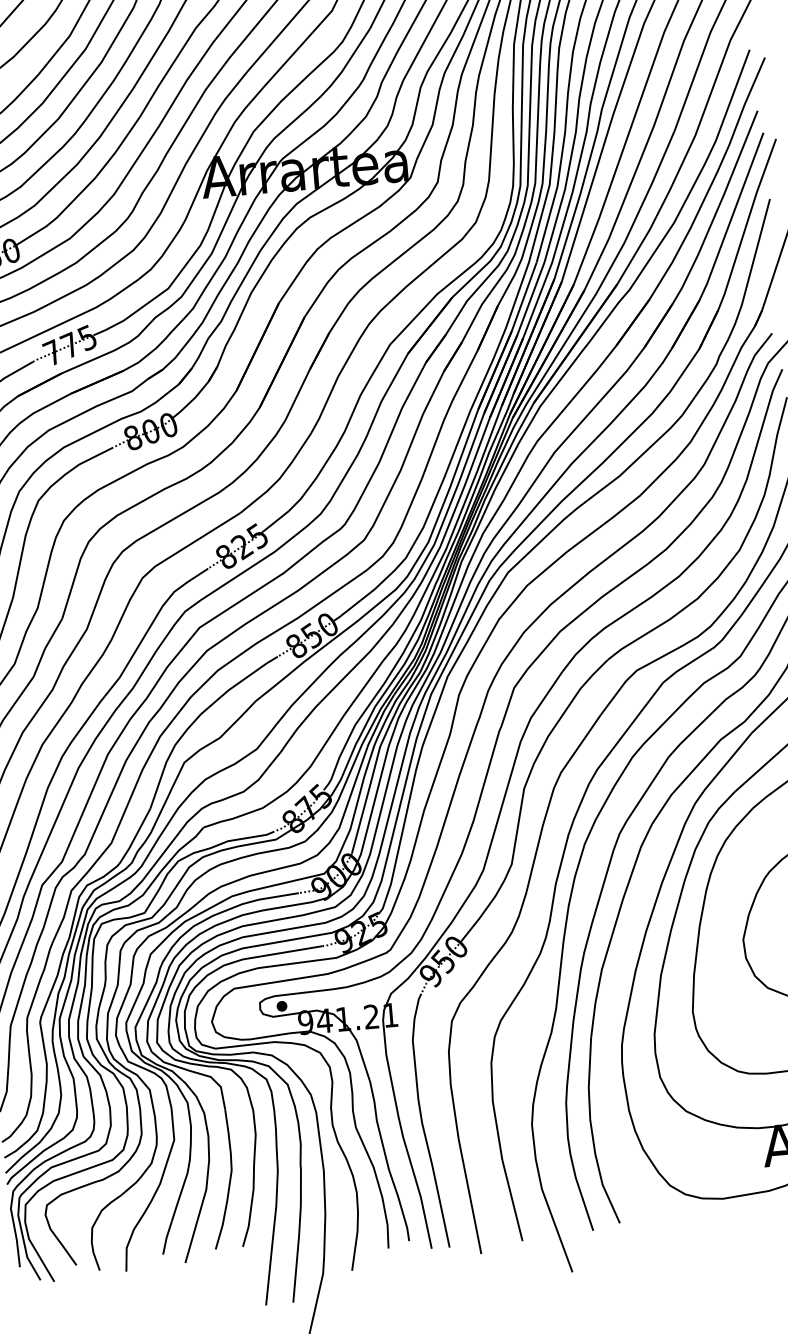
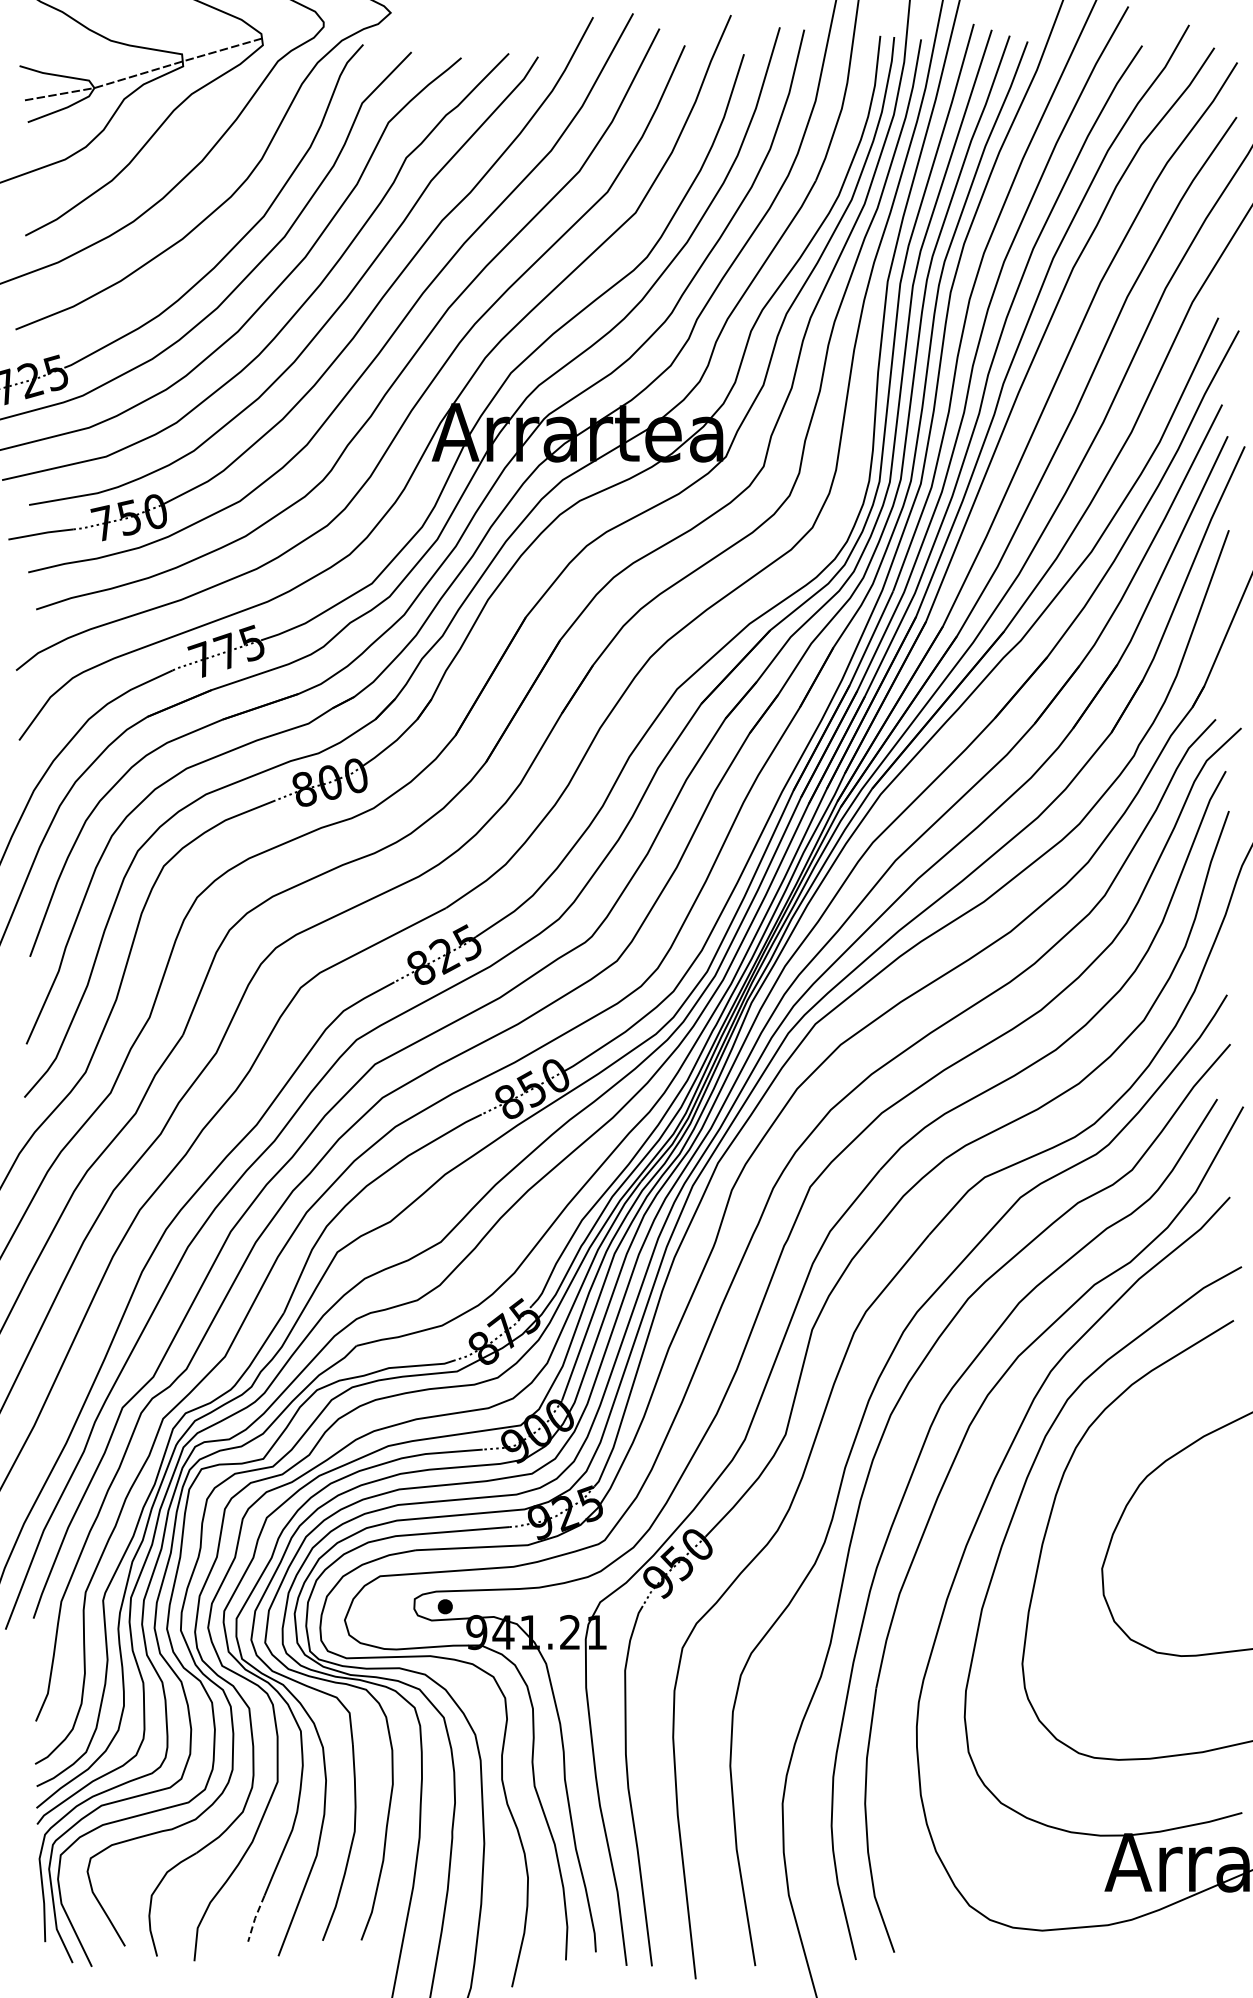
line: (166, 1237) -> (255, 1918), solid -> dashed

